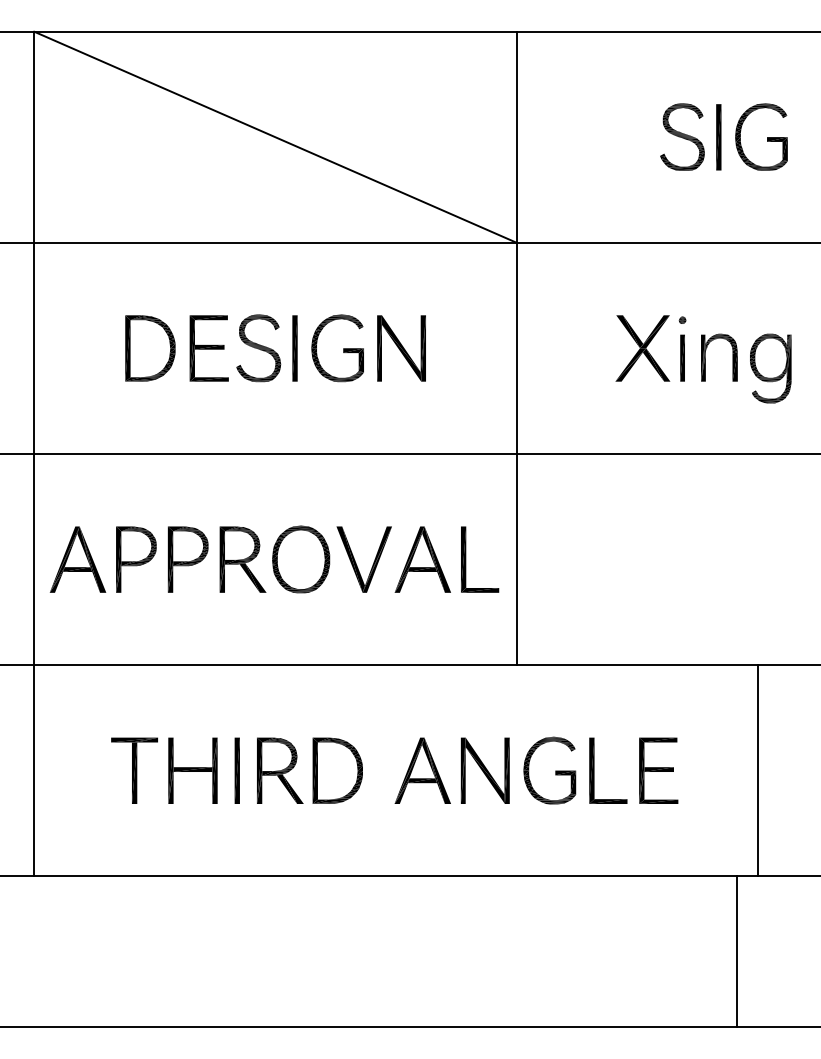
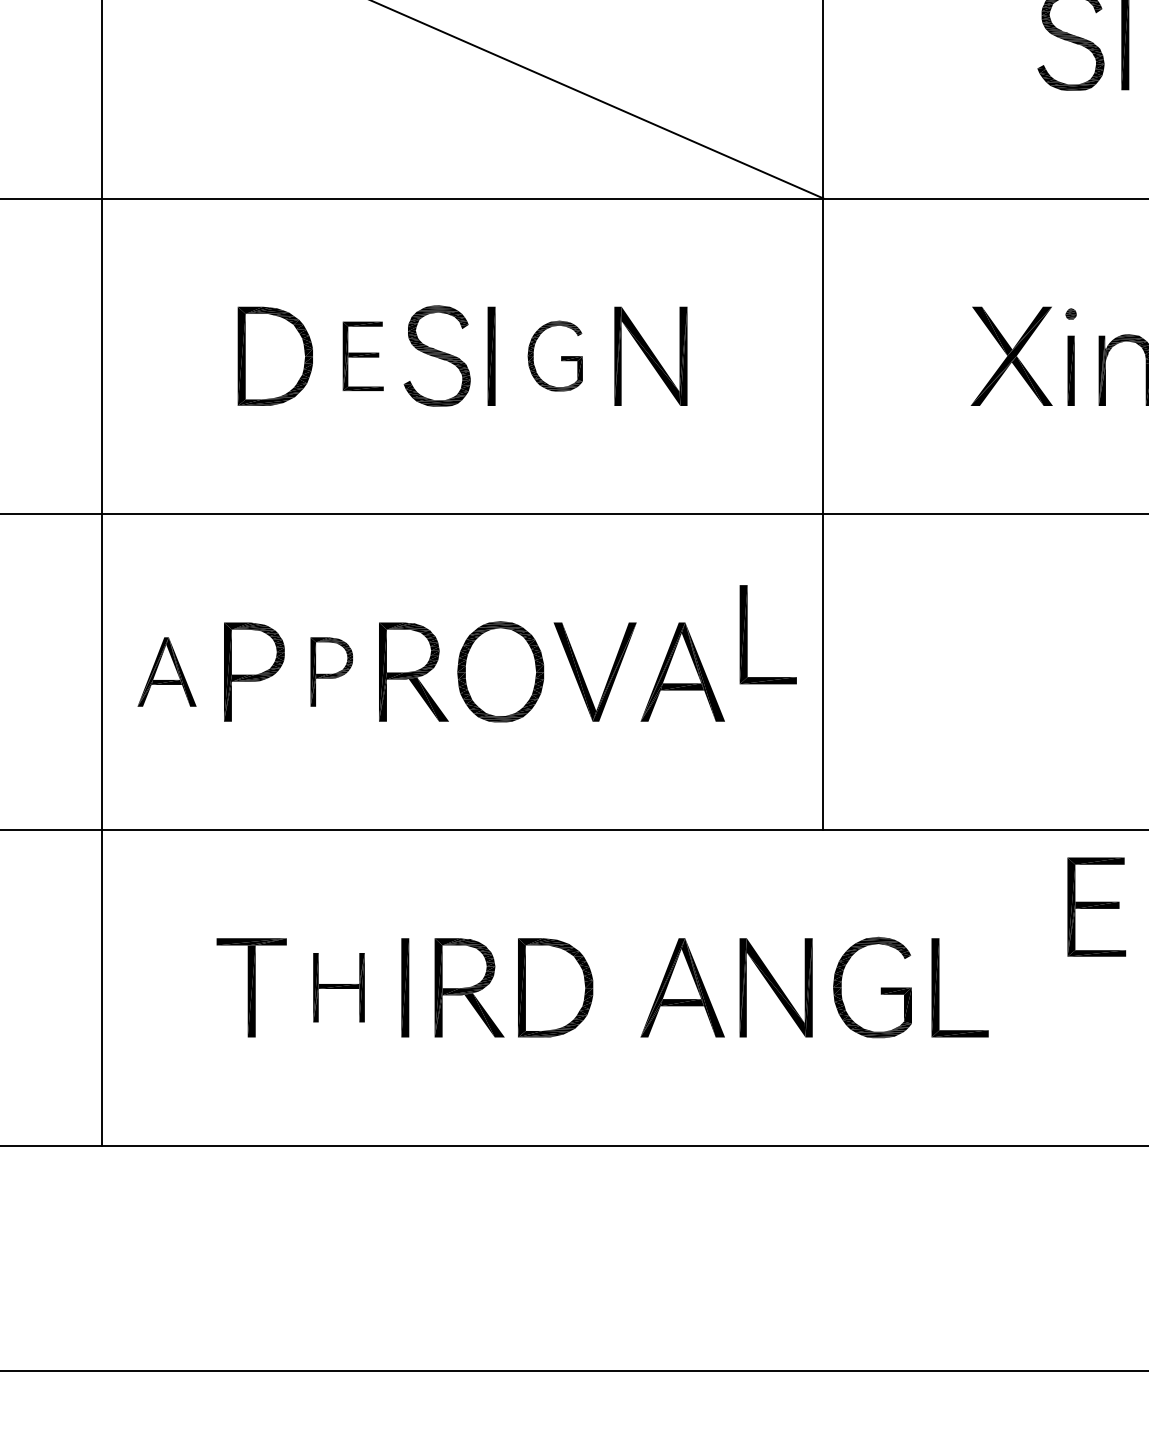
part: (208, 348) -> (362, 356), size x0.7
part: (337, 348) -> (555, 356), size x0.7
part: (77, 559) -> (166, 671), size x0.7
part: (187, 559) -> (330, 671), size x0.7
part: (466, 559) -> (748, 634), moved
part: (192, 770) -> (338, 987), size x0.7
part: (658, 770) -> (1096, 906), moved

